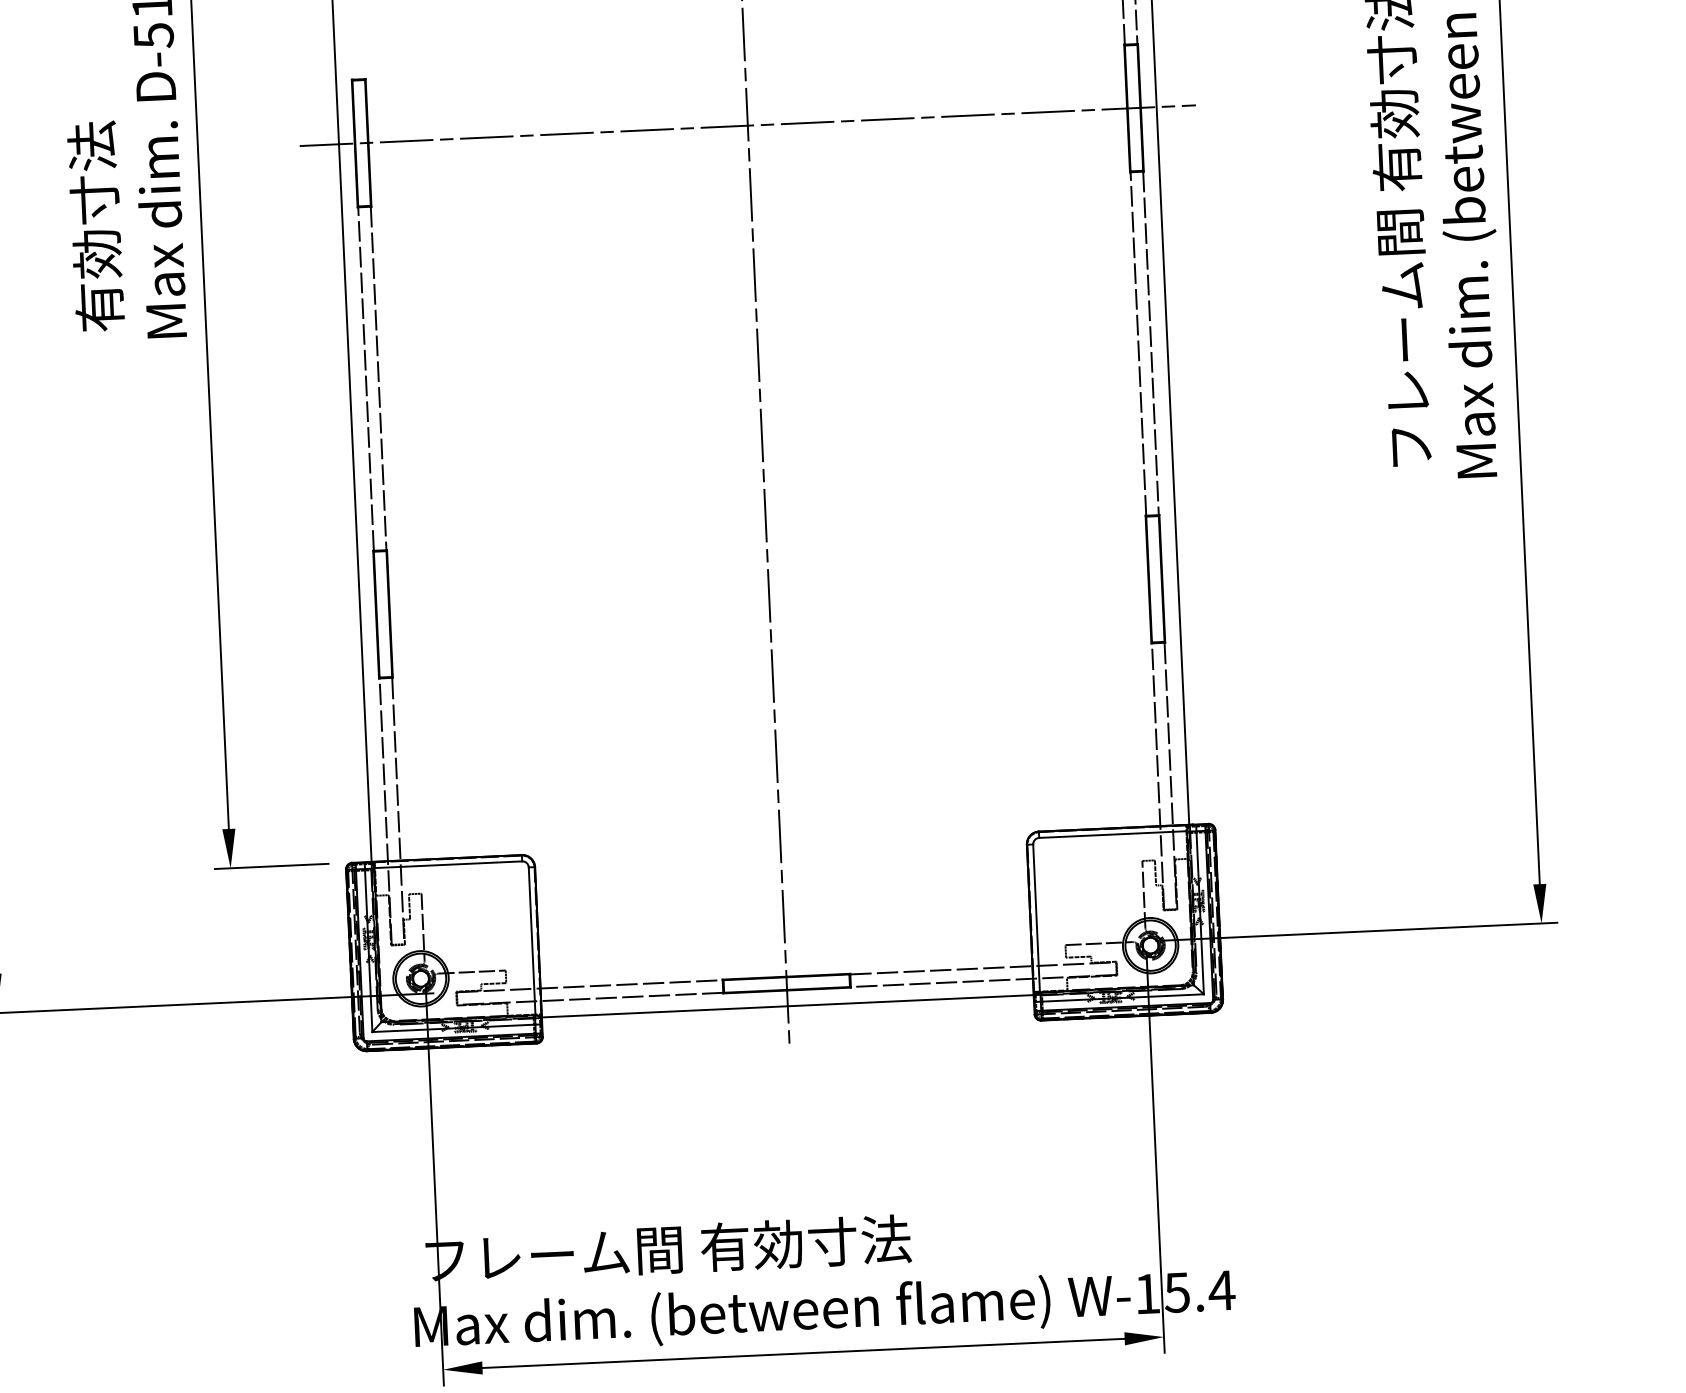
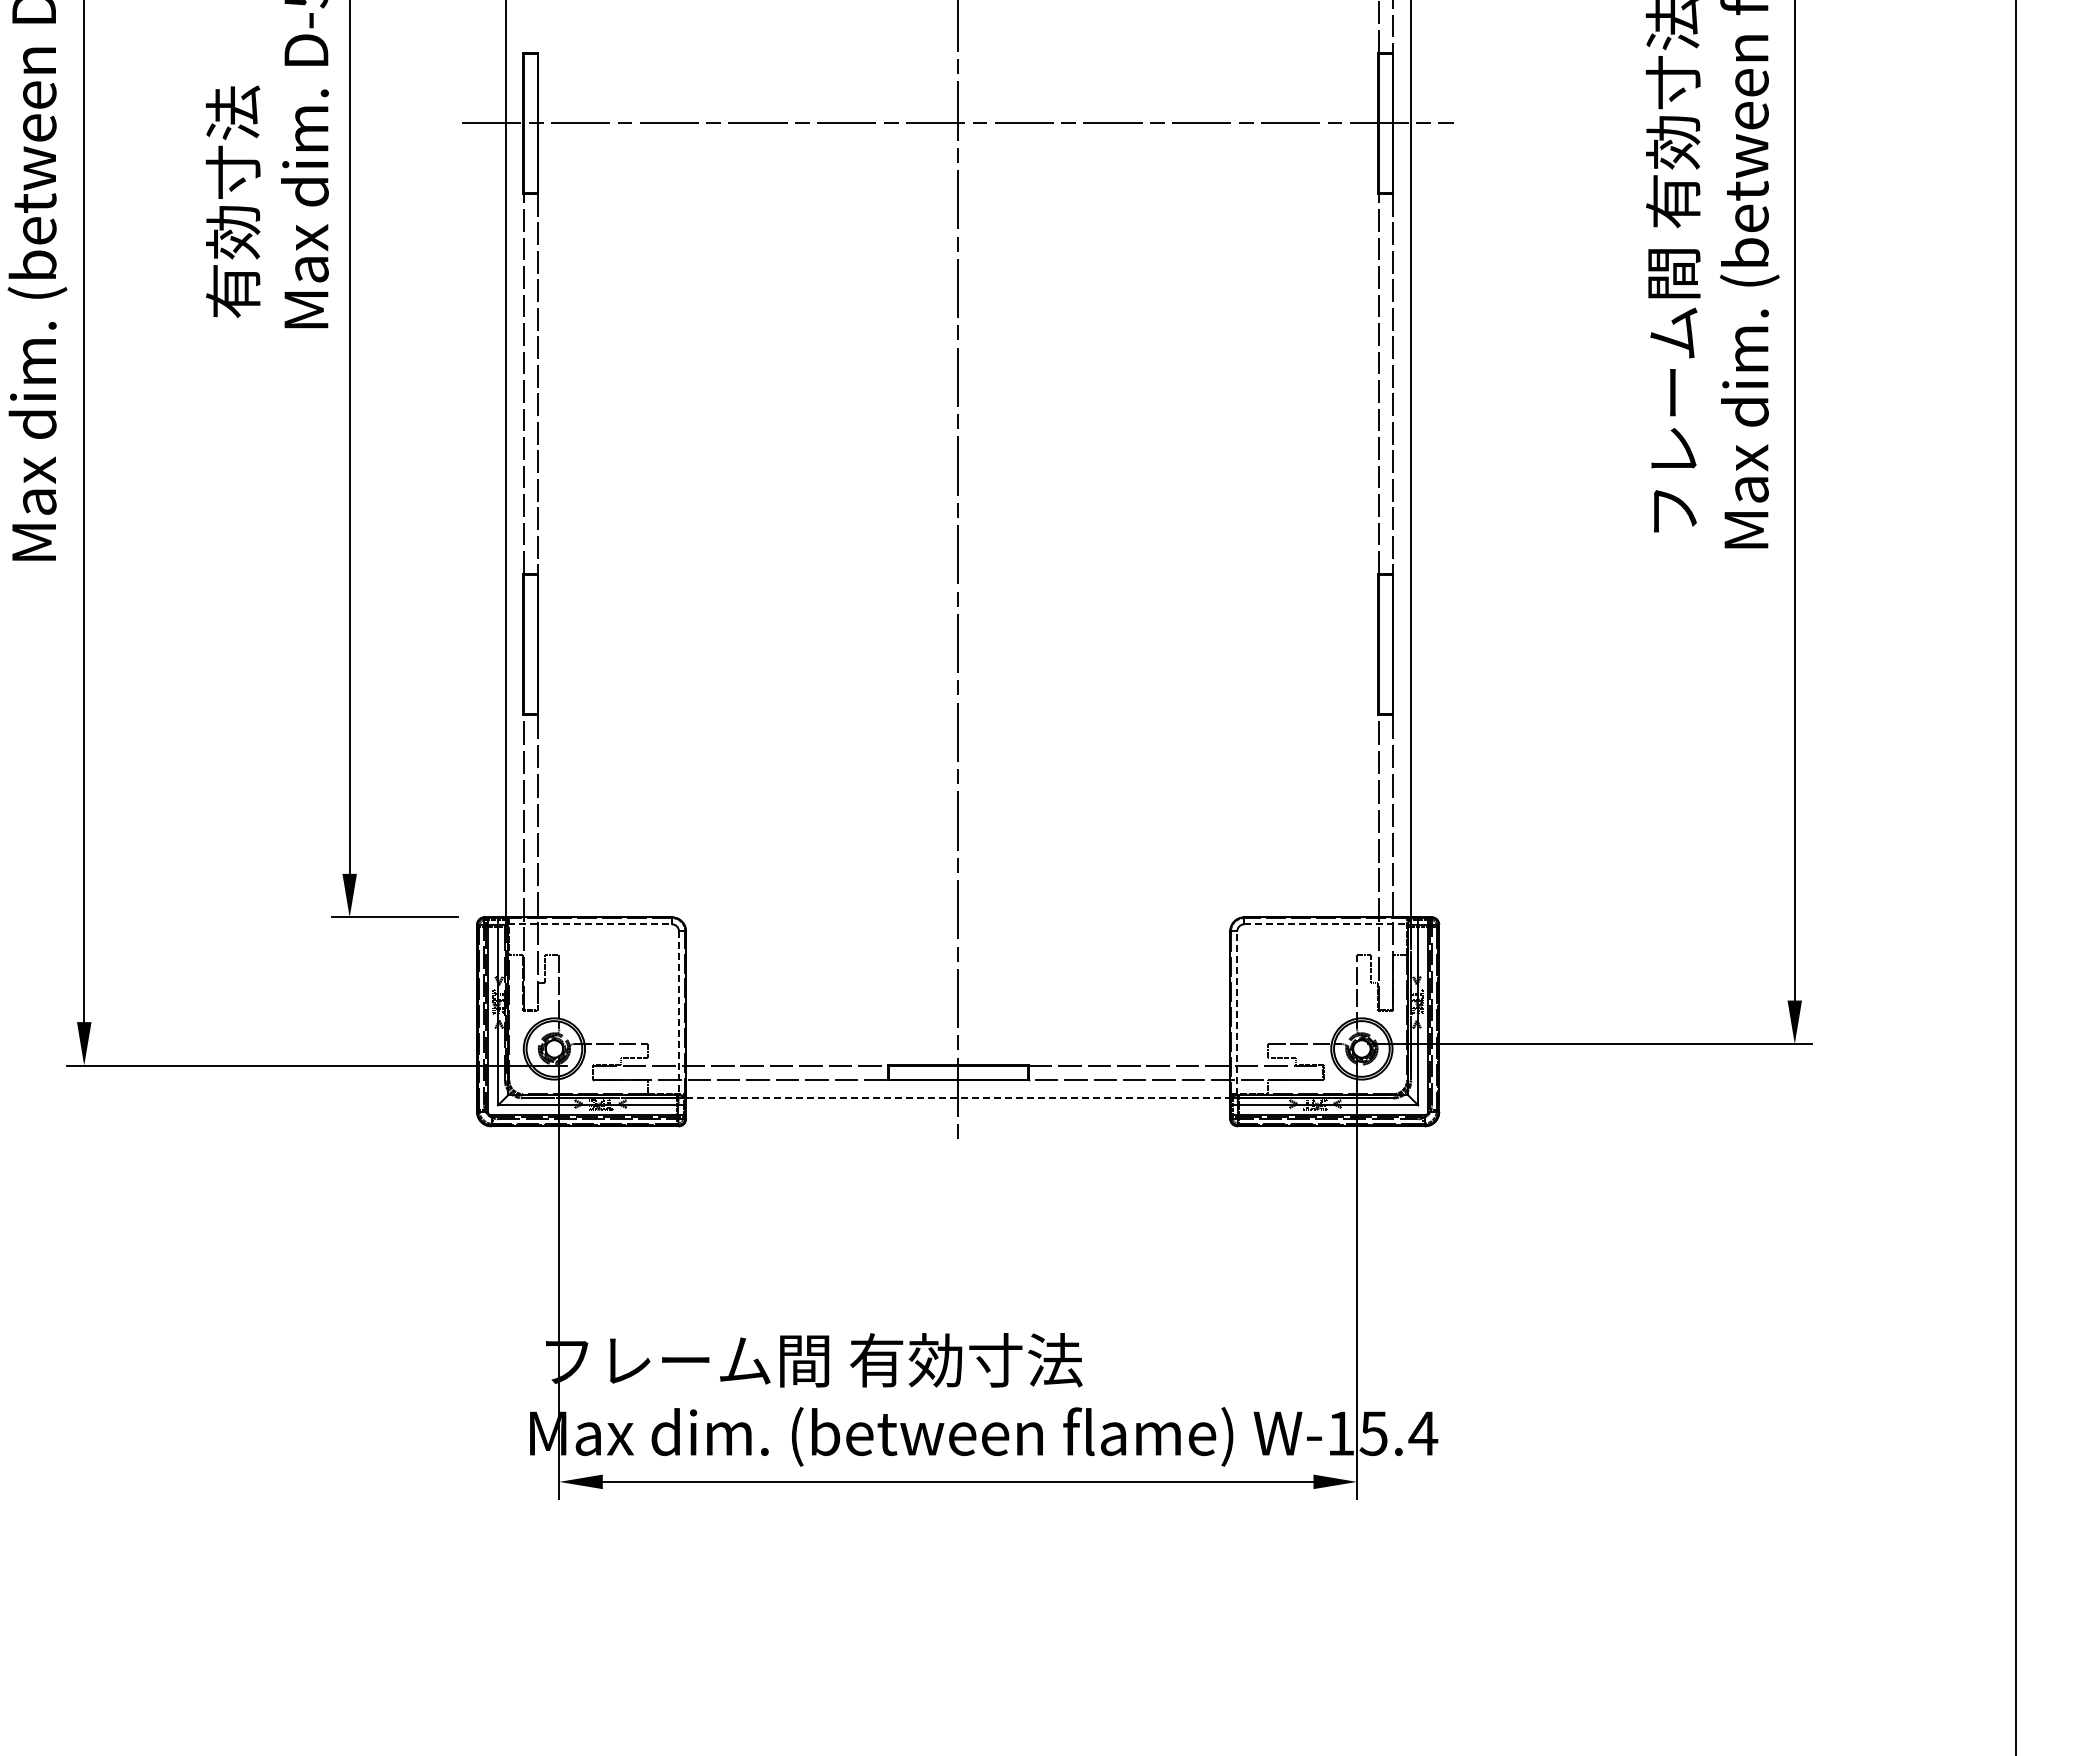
line: (1113, 834) -> (1326, 924), solid -> dashed
line: (448, 864) -> (590, 924), solid -> dashed
line: (1036, 918) -> (1237, 1013), solid -> dashed
line: (532, 941) -> (679, 1013), solid -> dashed
line: (788, 1006) -> (958, 1097), solid -> dashed

